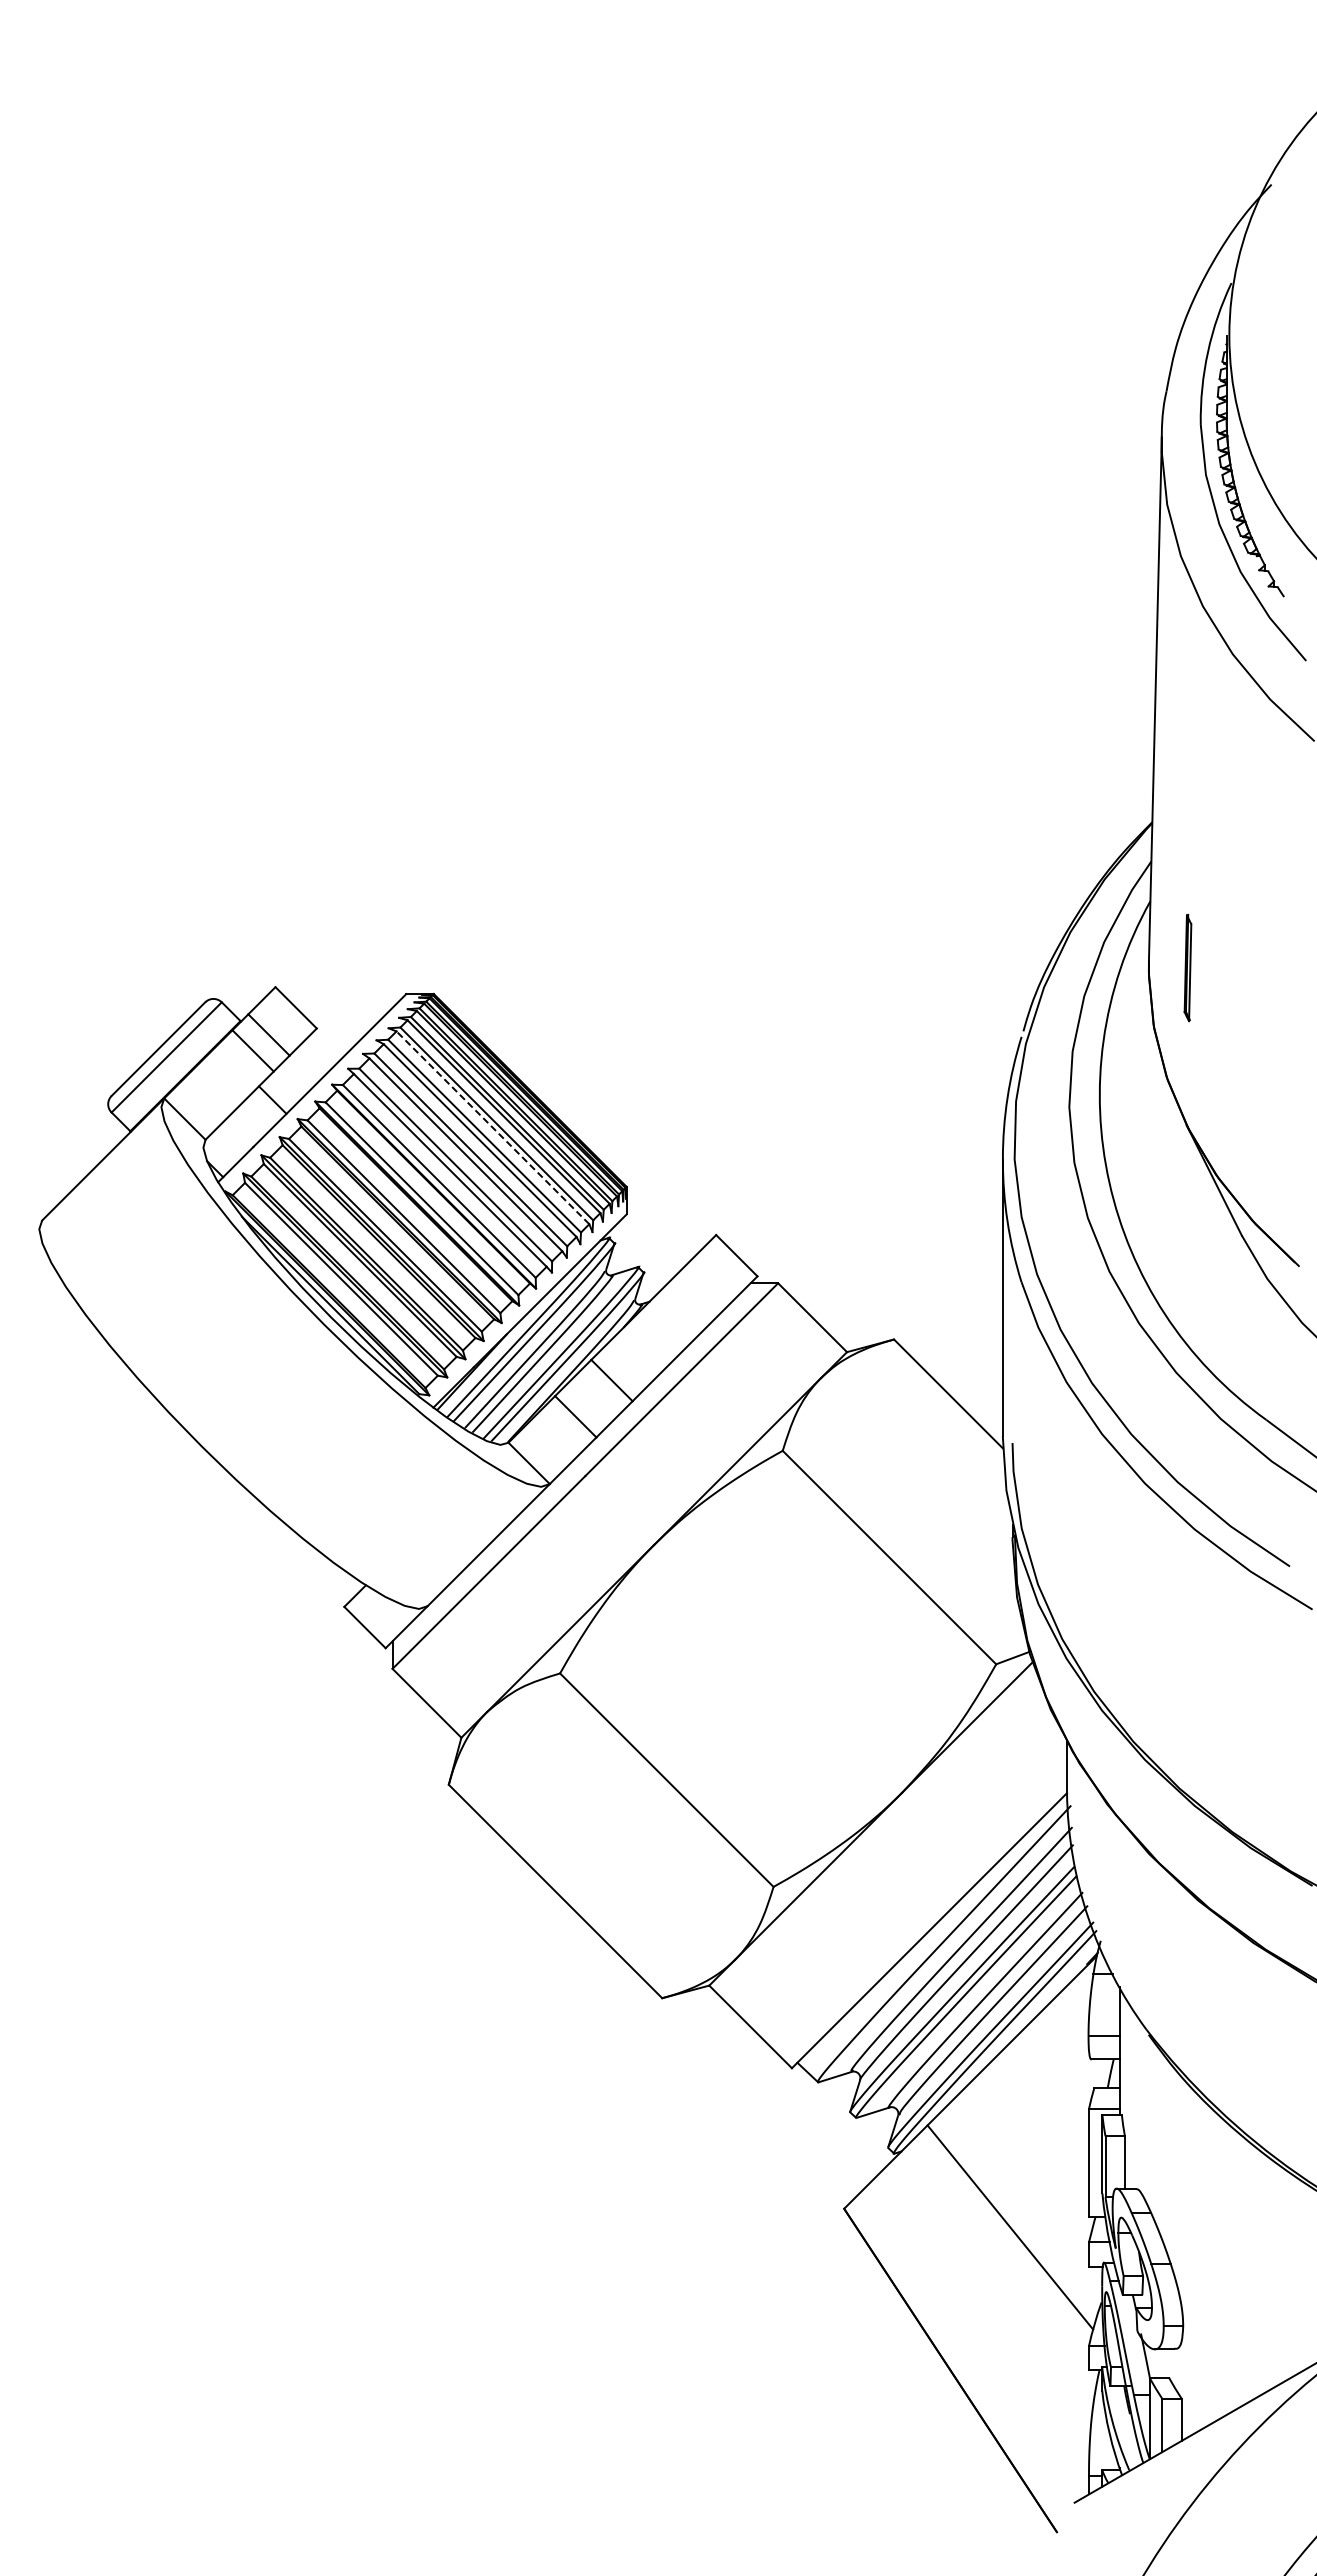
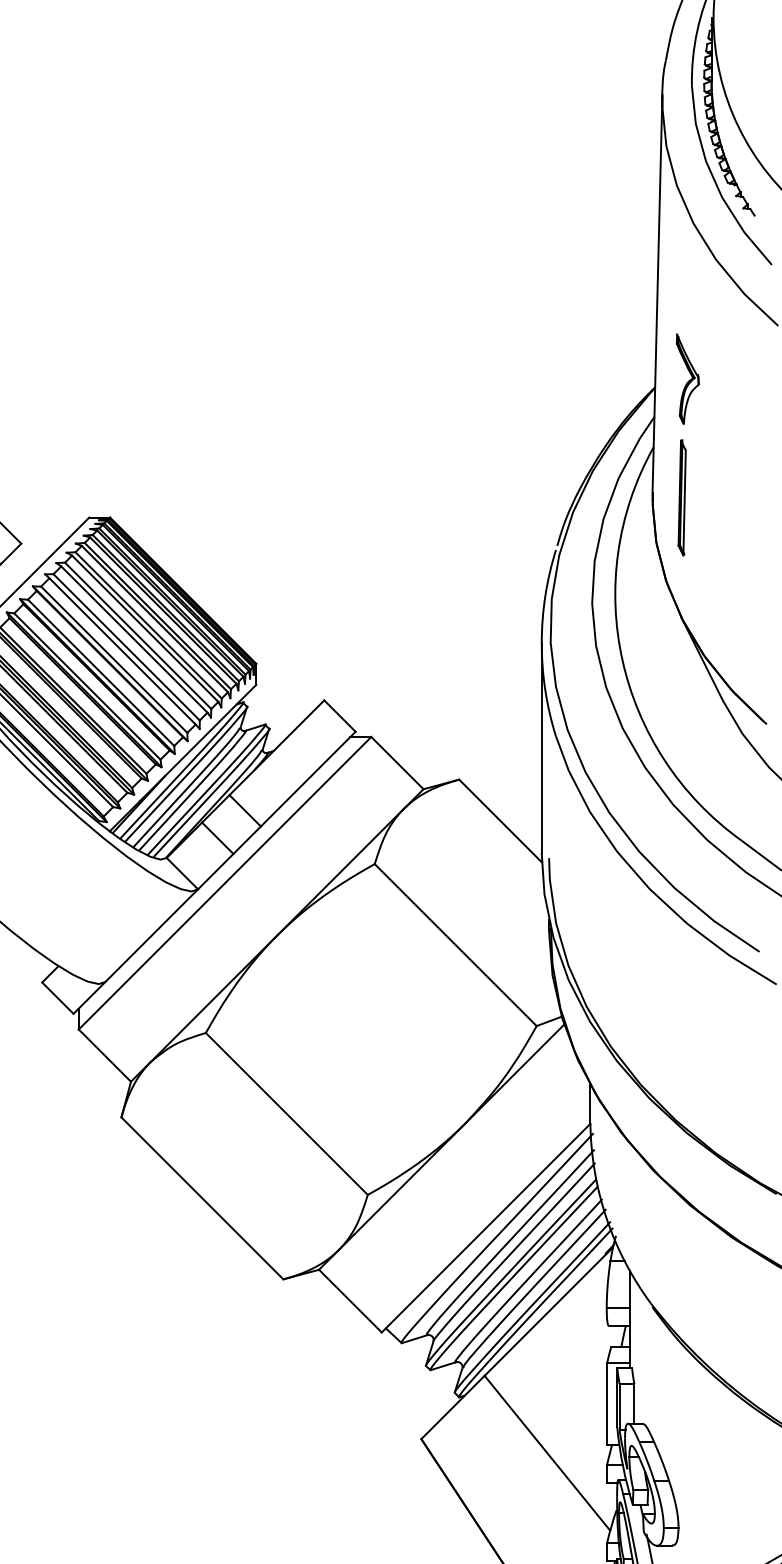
part: (1195, 811) -> (687, 379), added
part: (1187, 967) -> (681, 497), size x1.43
line: (492, 1127) -> (154, 618), dashed -> solid

